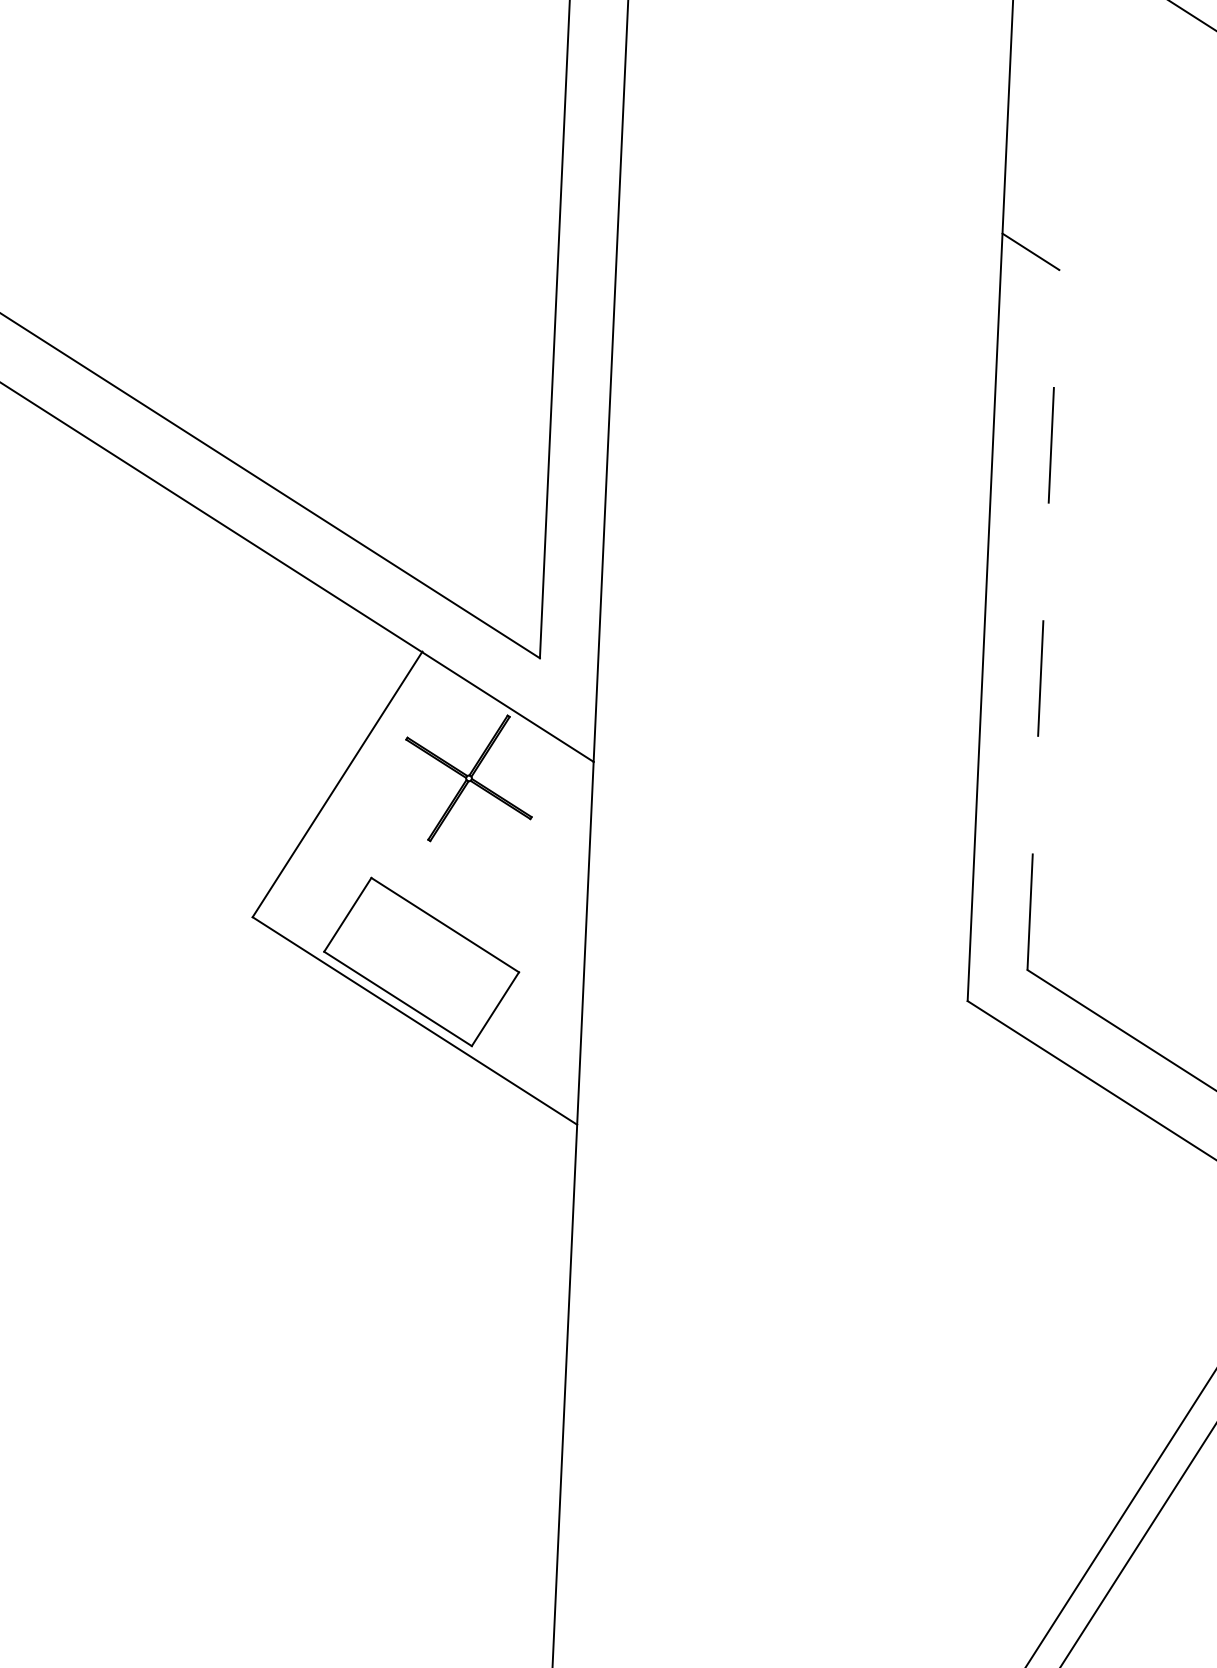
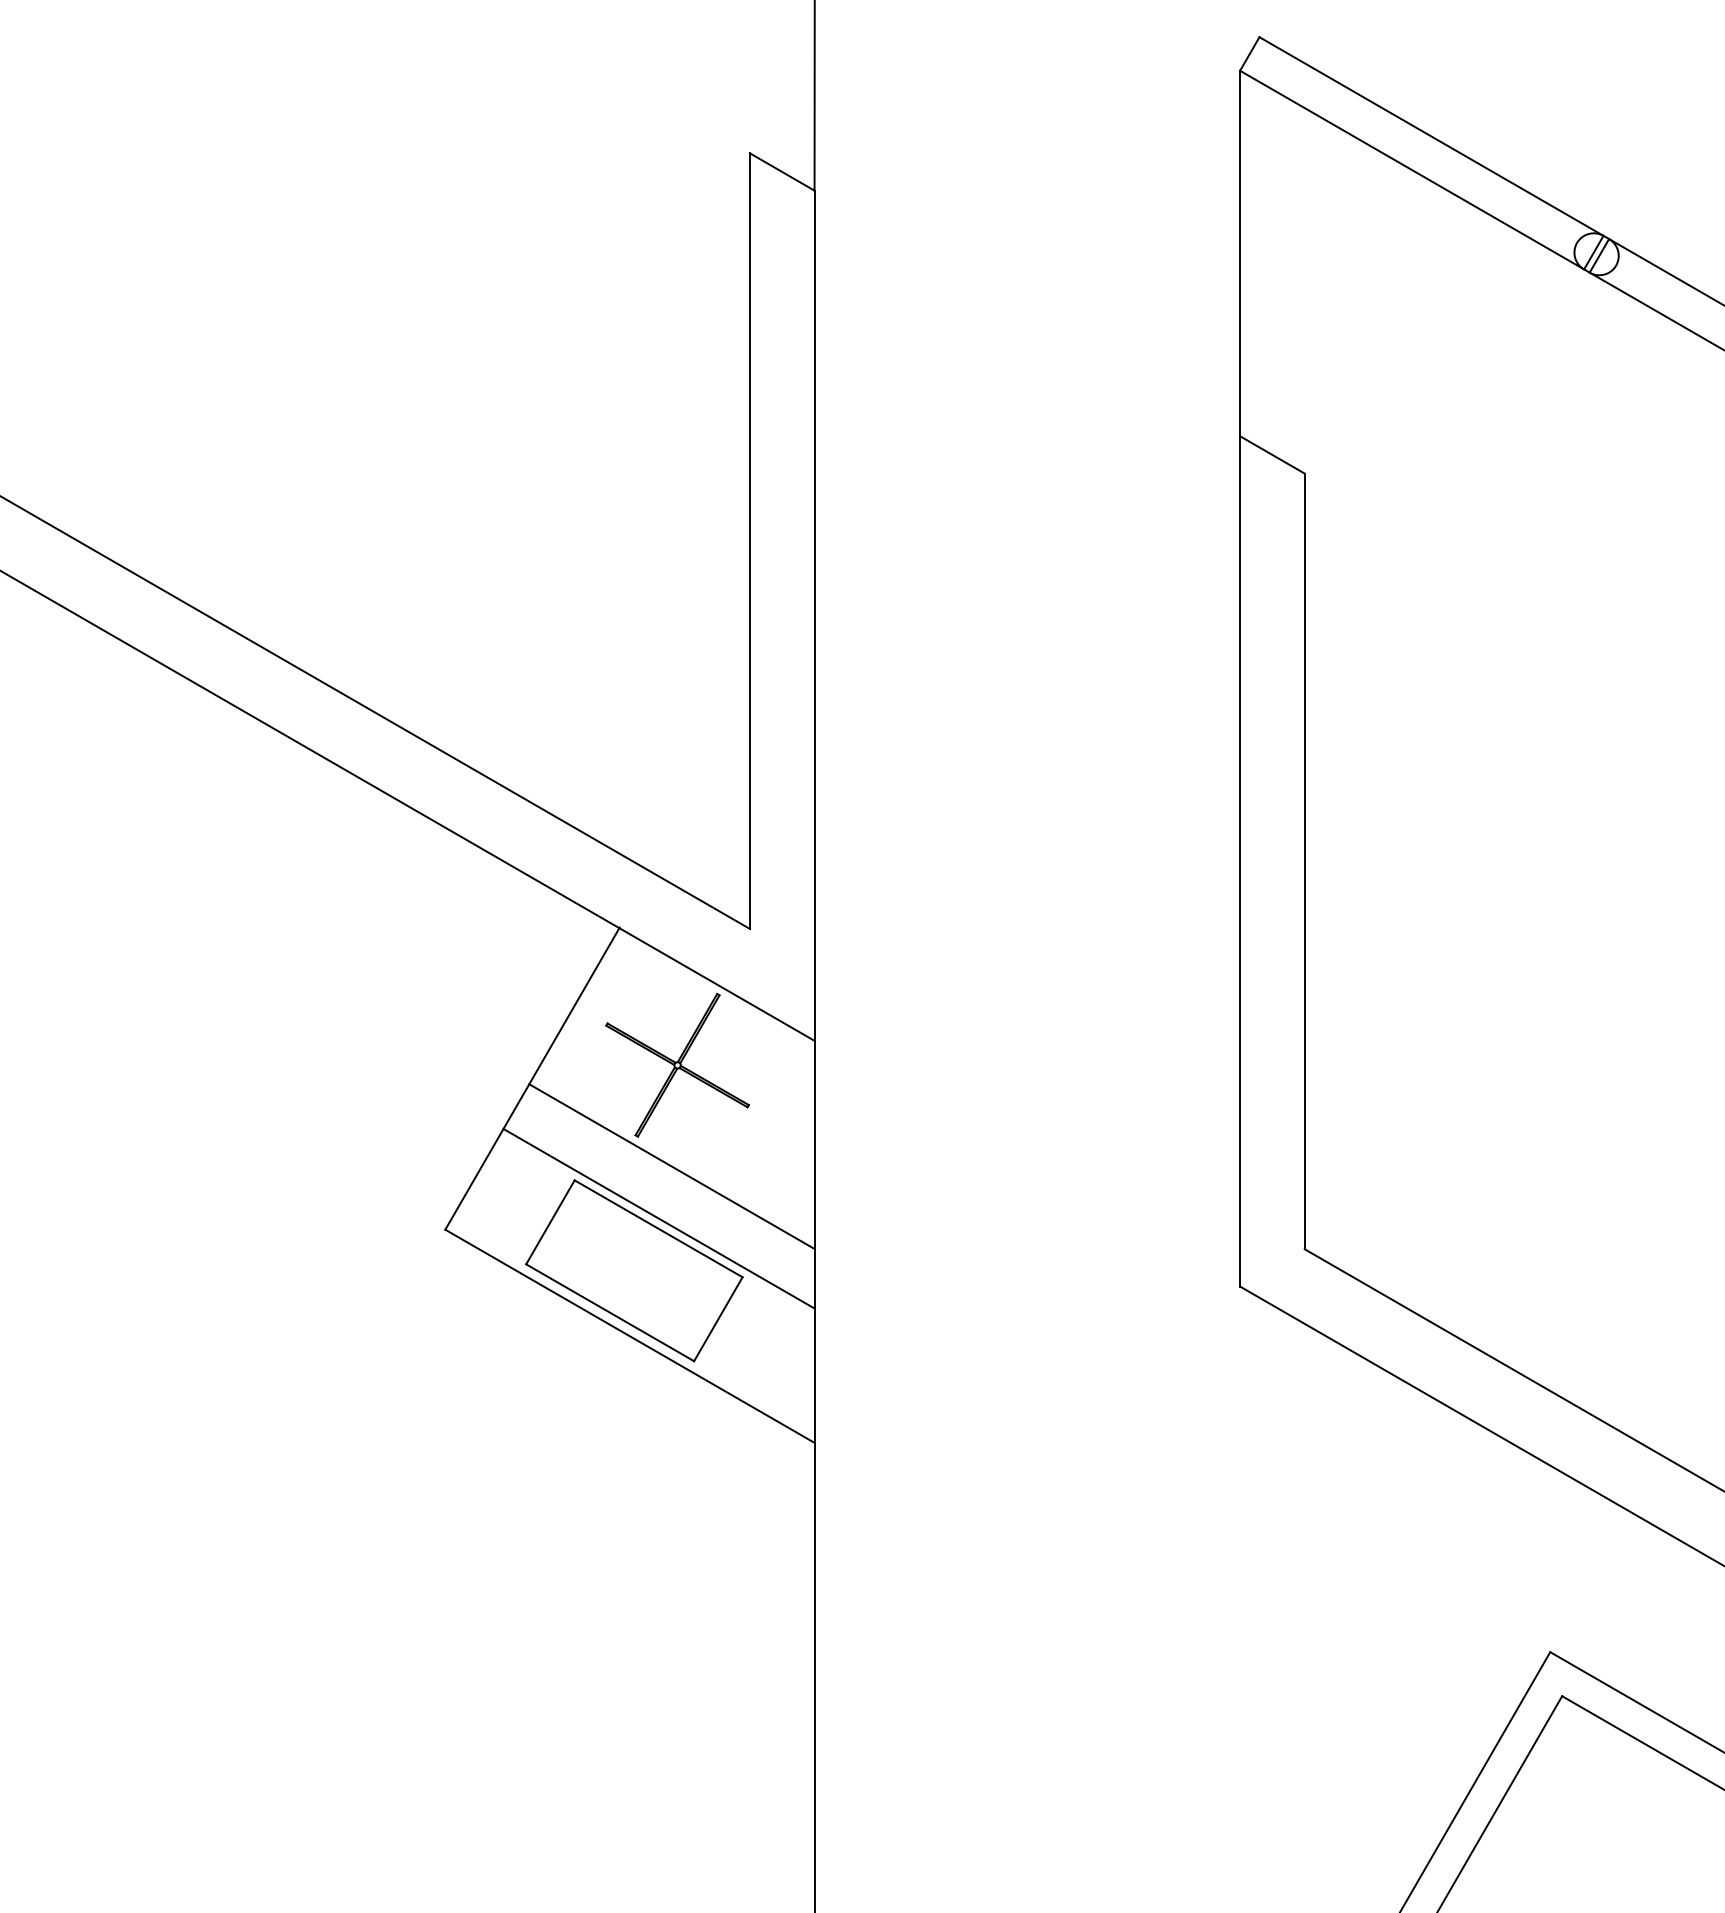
line: (1043, 620) -> (1304, 861), dashed -> solid
line: (459, 869) -> (671, 1166), added
line: (445, 915) -> (658, 1218), added

